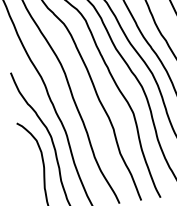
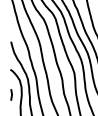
line: (25, 168) -> (11, 94), added

